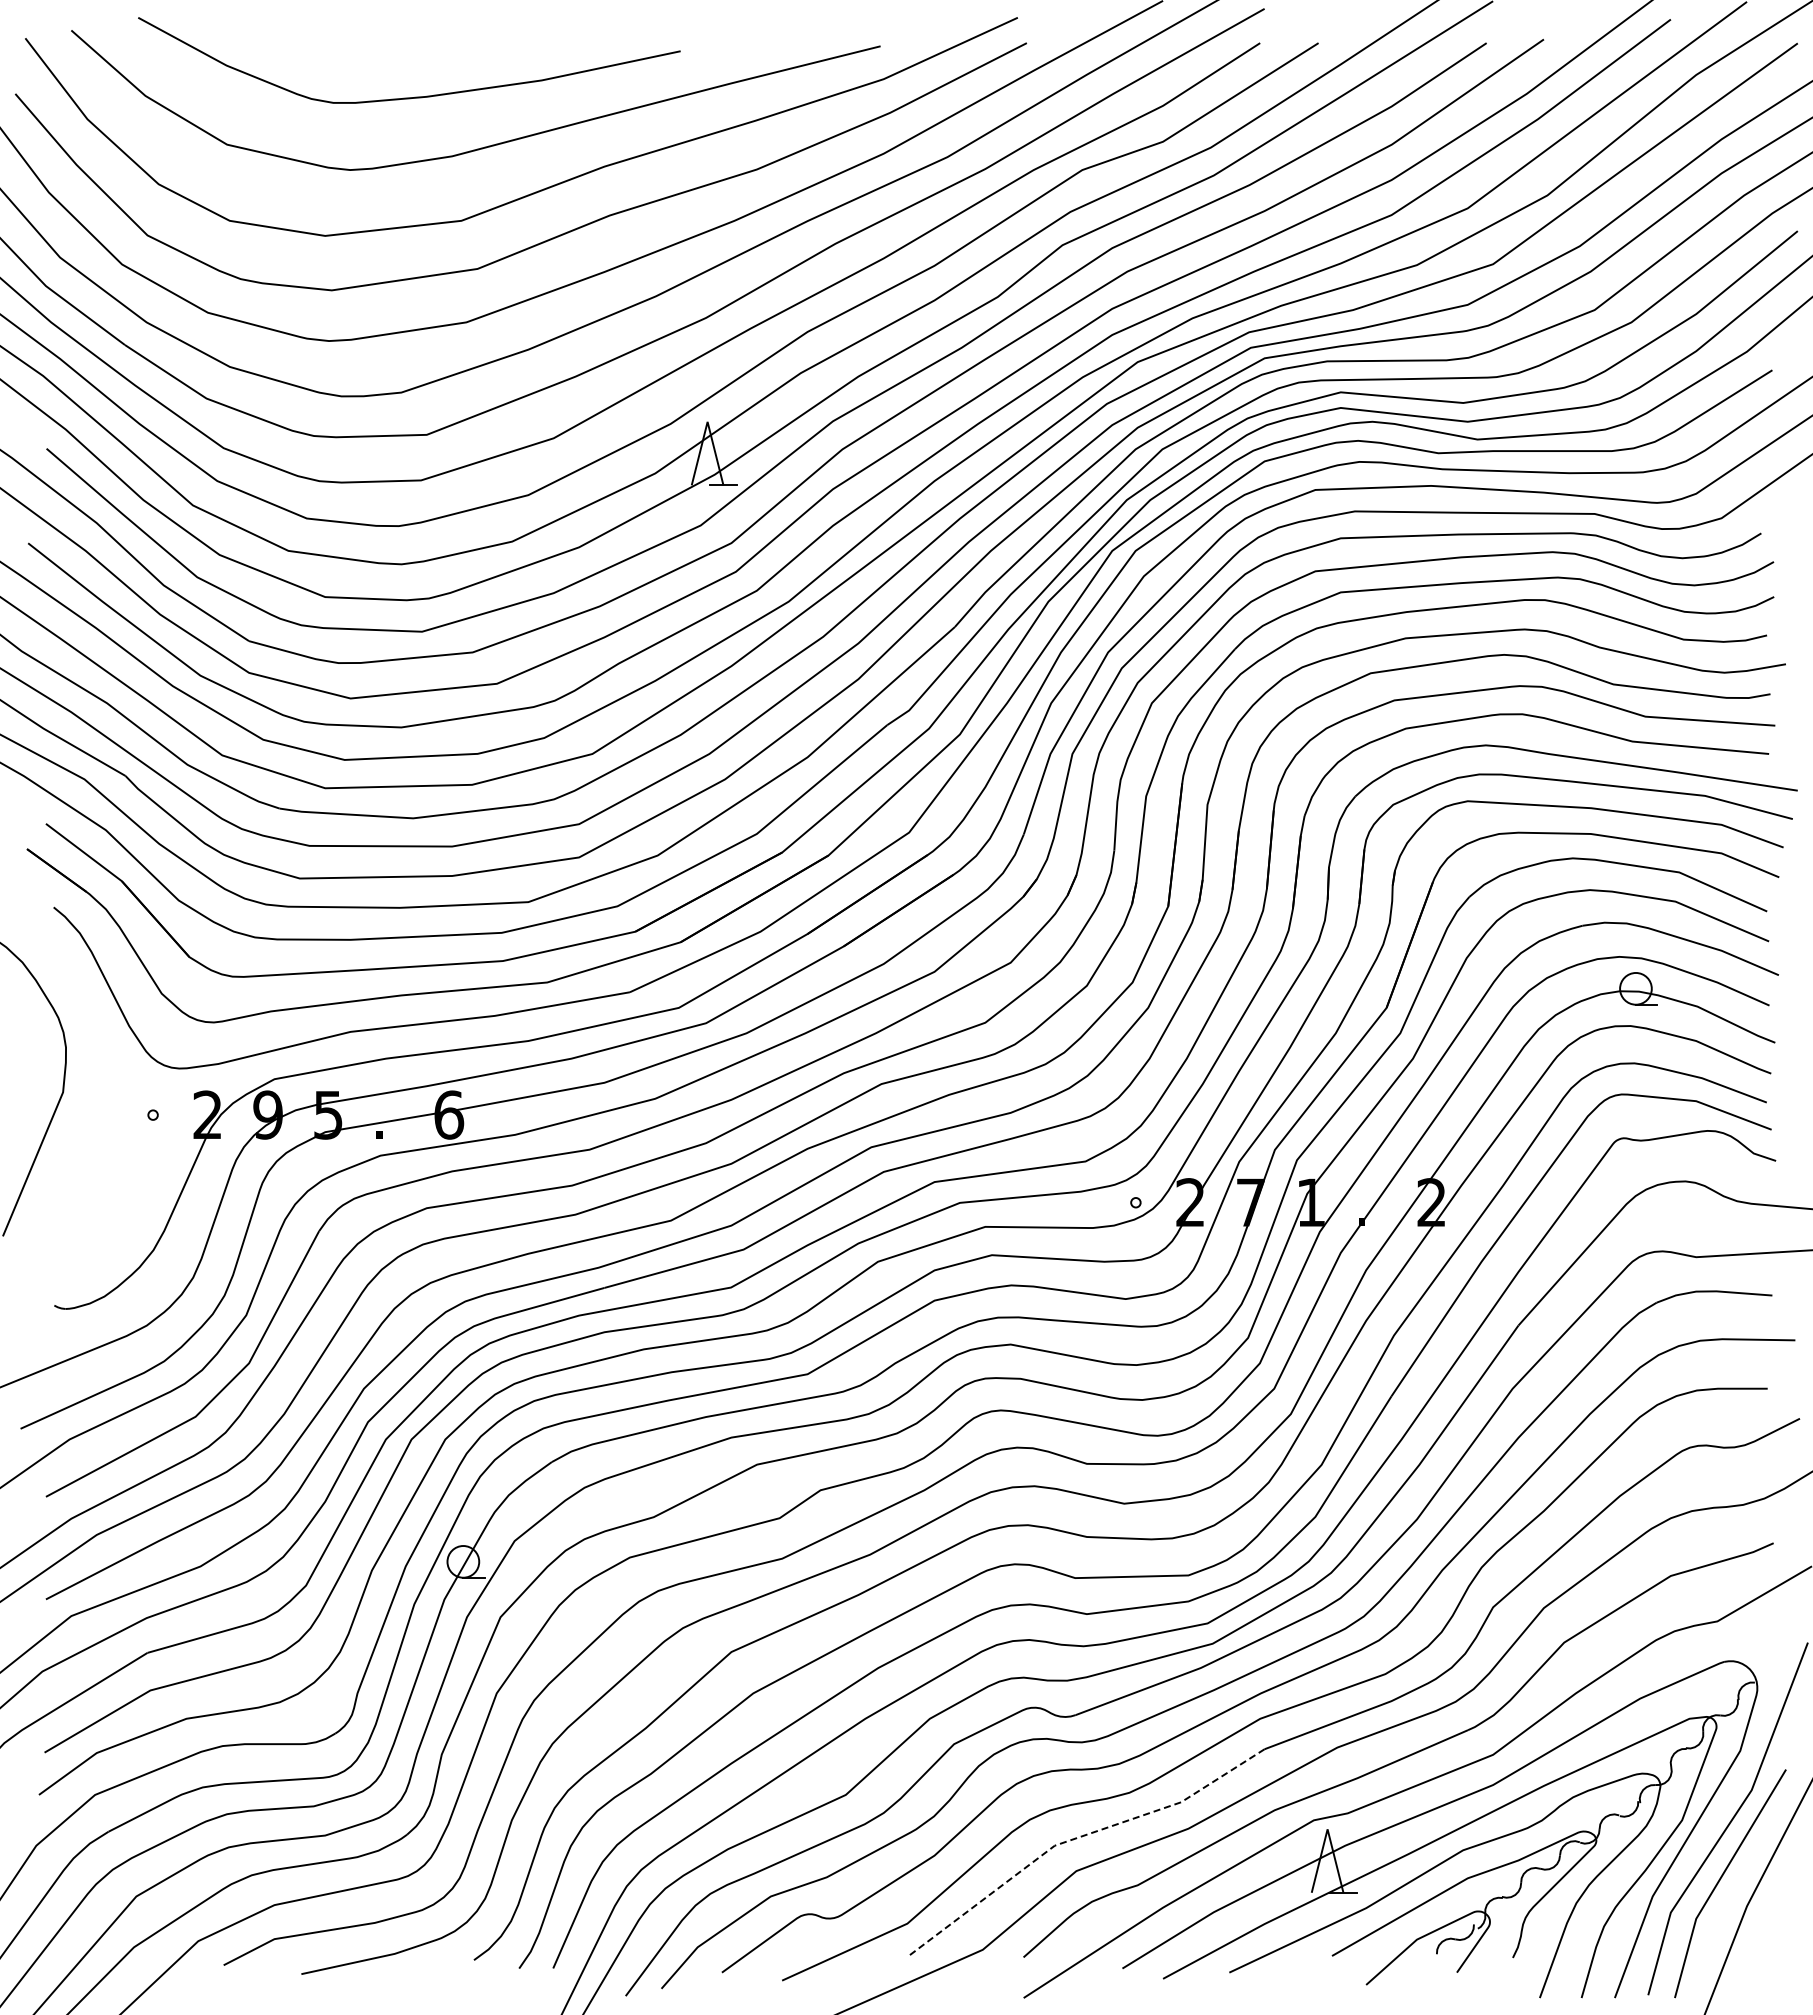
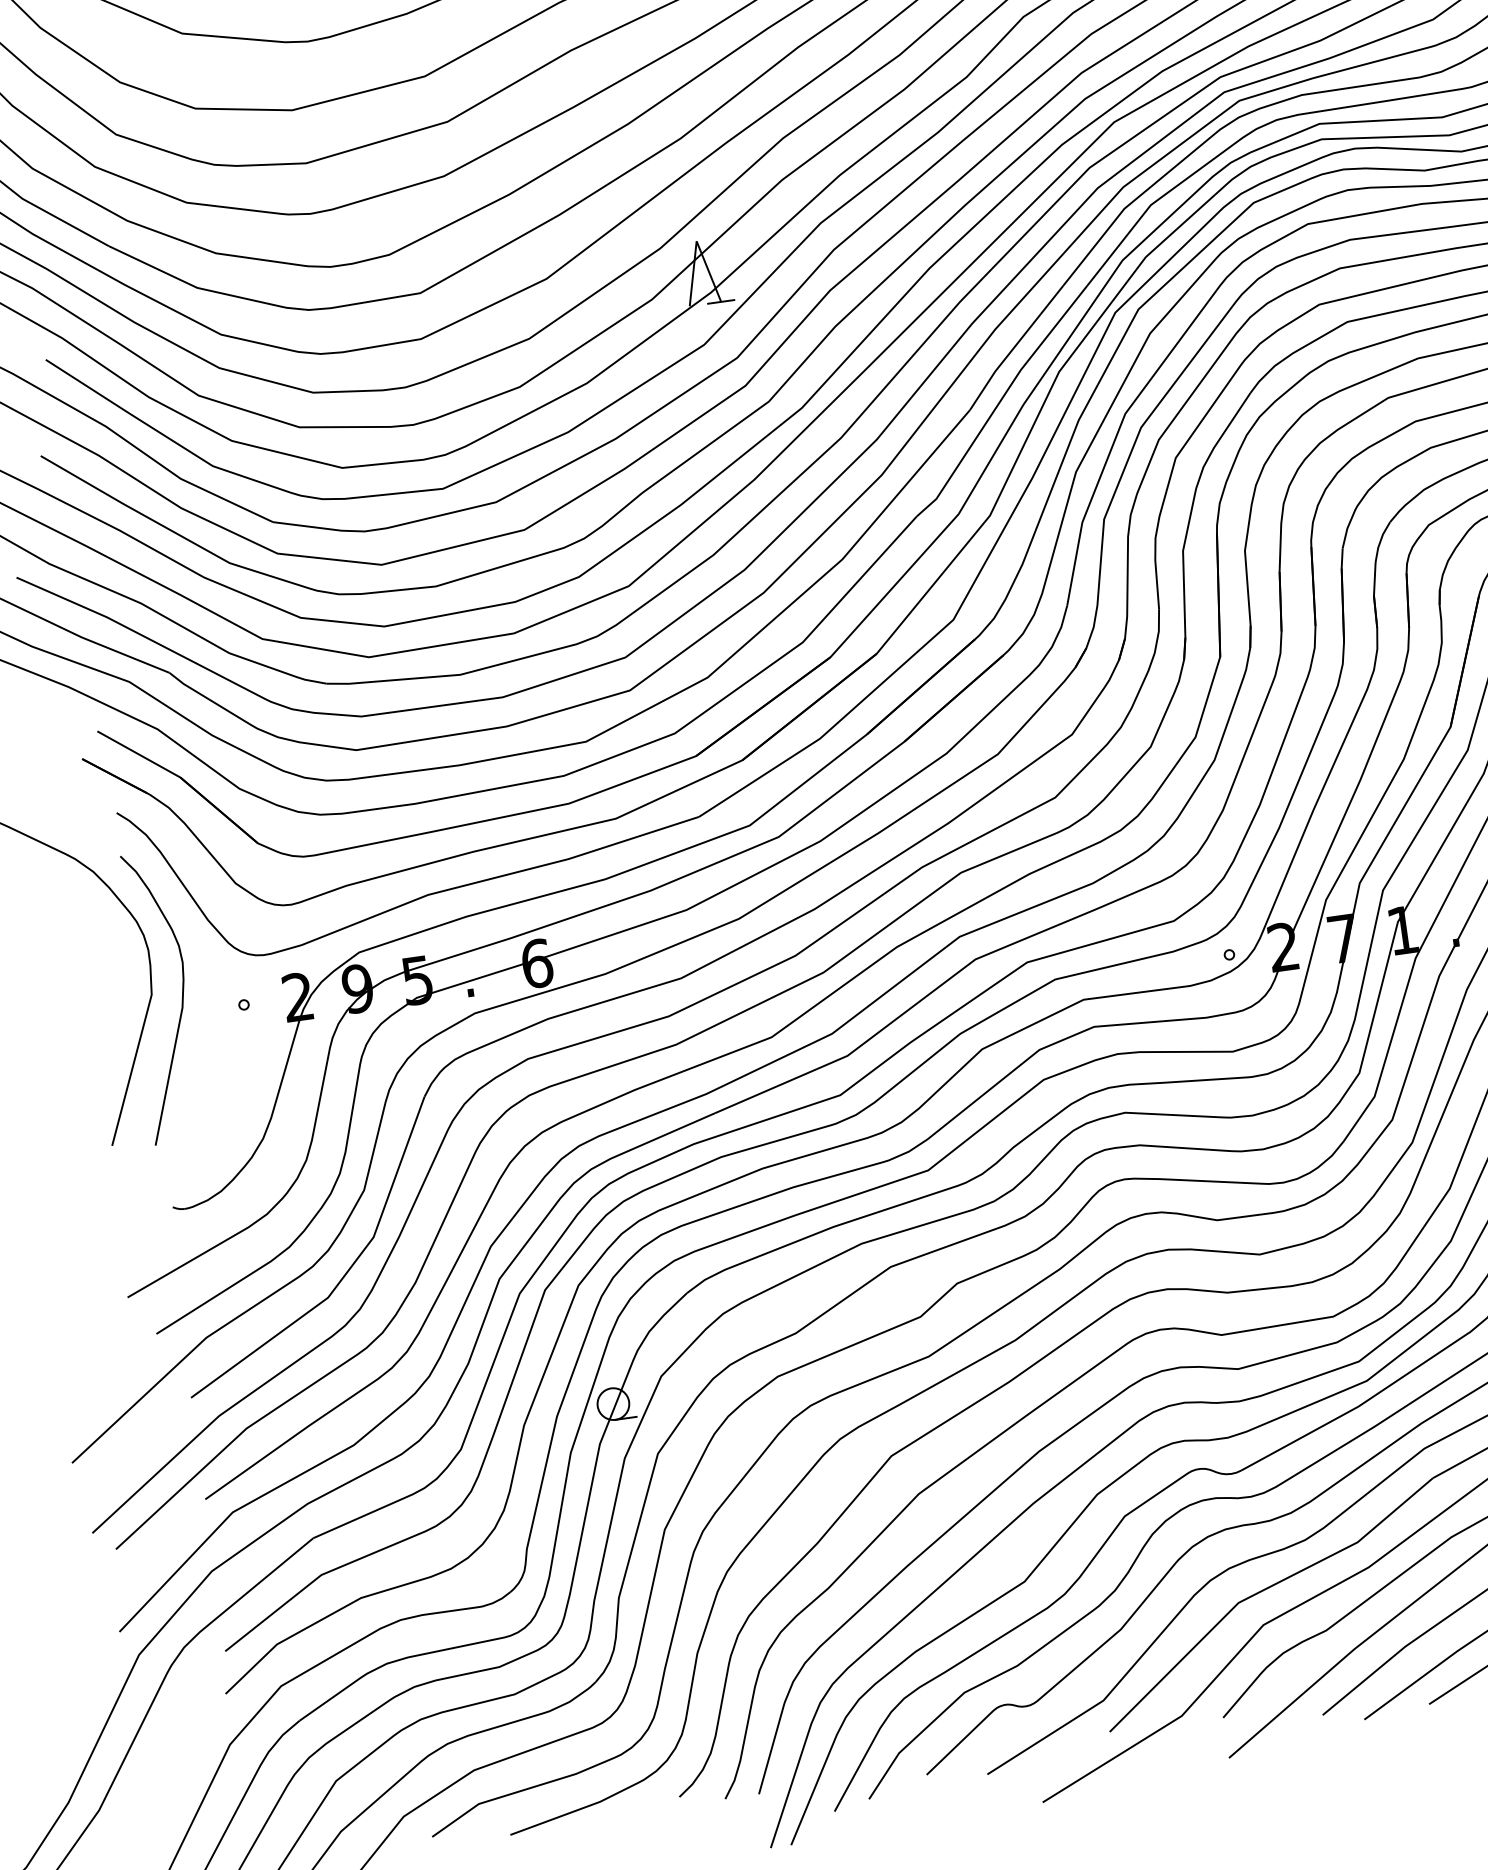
curve: (92, 1098) -> (181, 996), added
line: (1078, 1837) -> (1260, 1591), dashed -> solid

